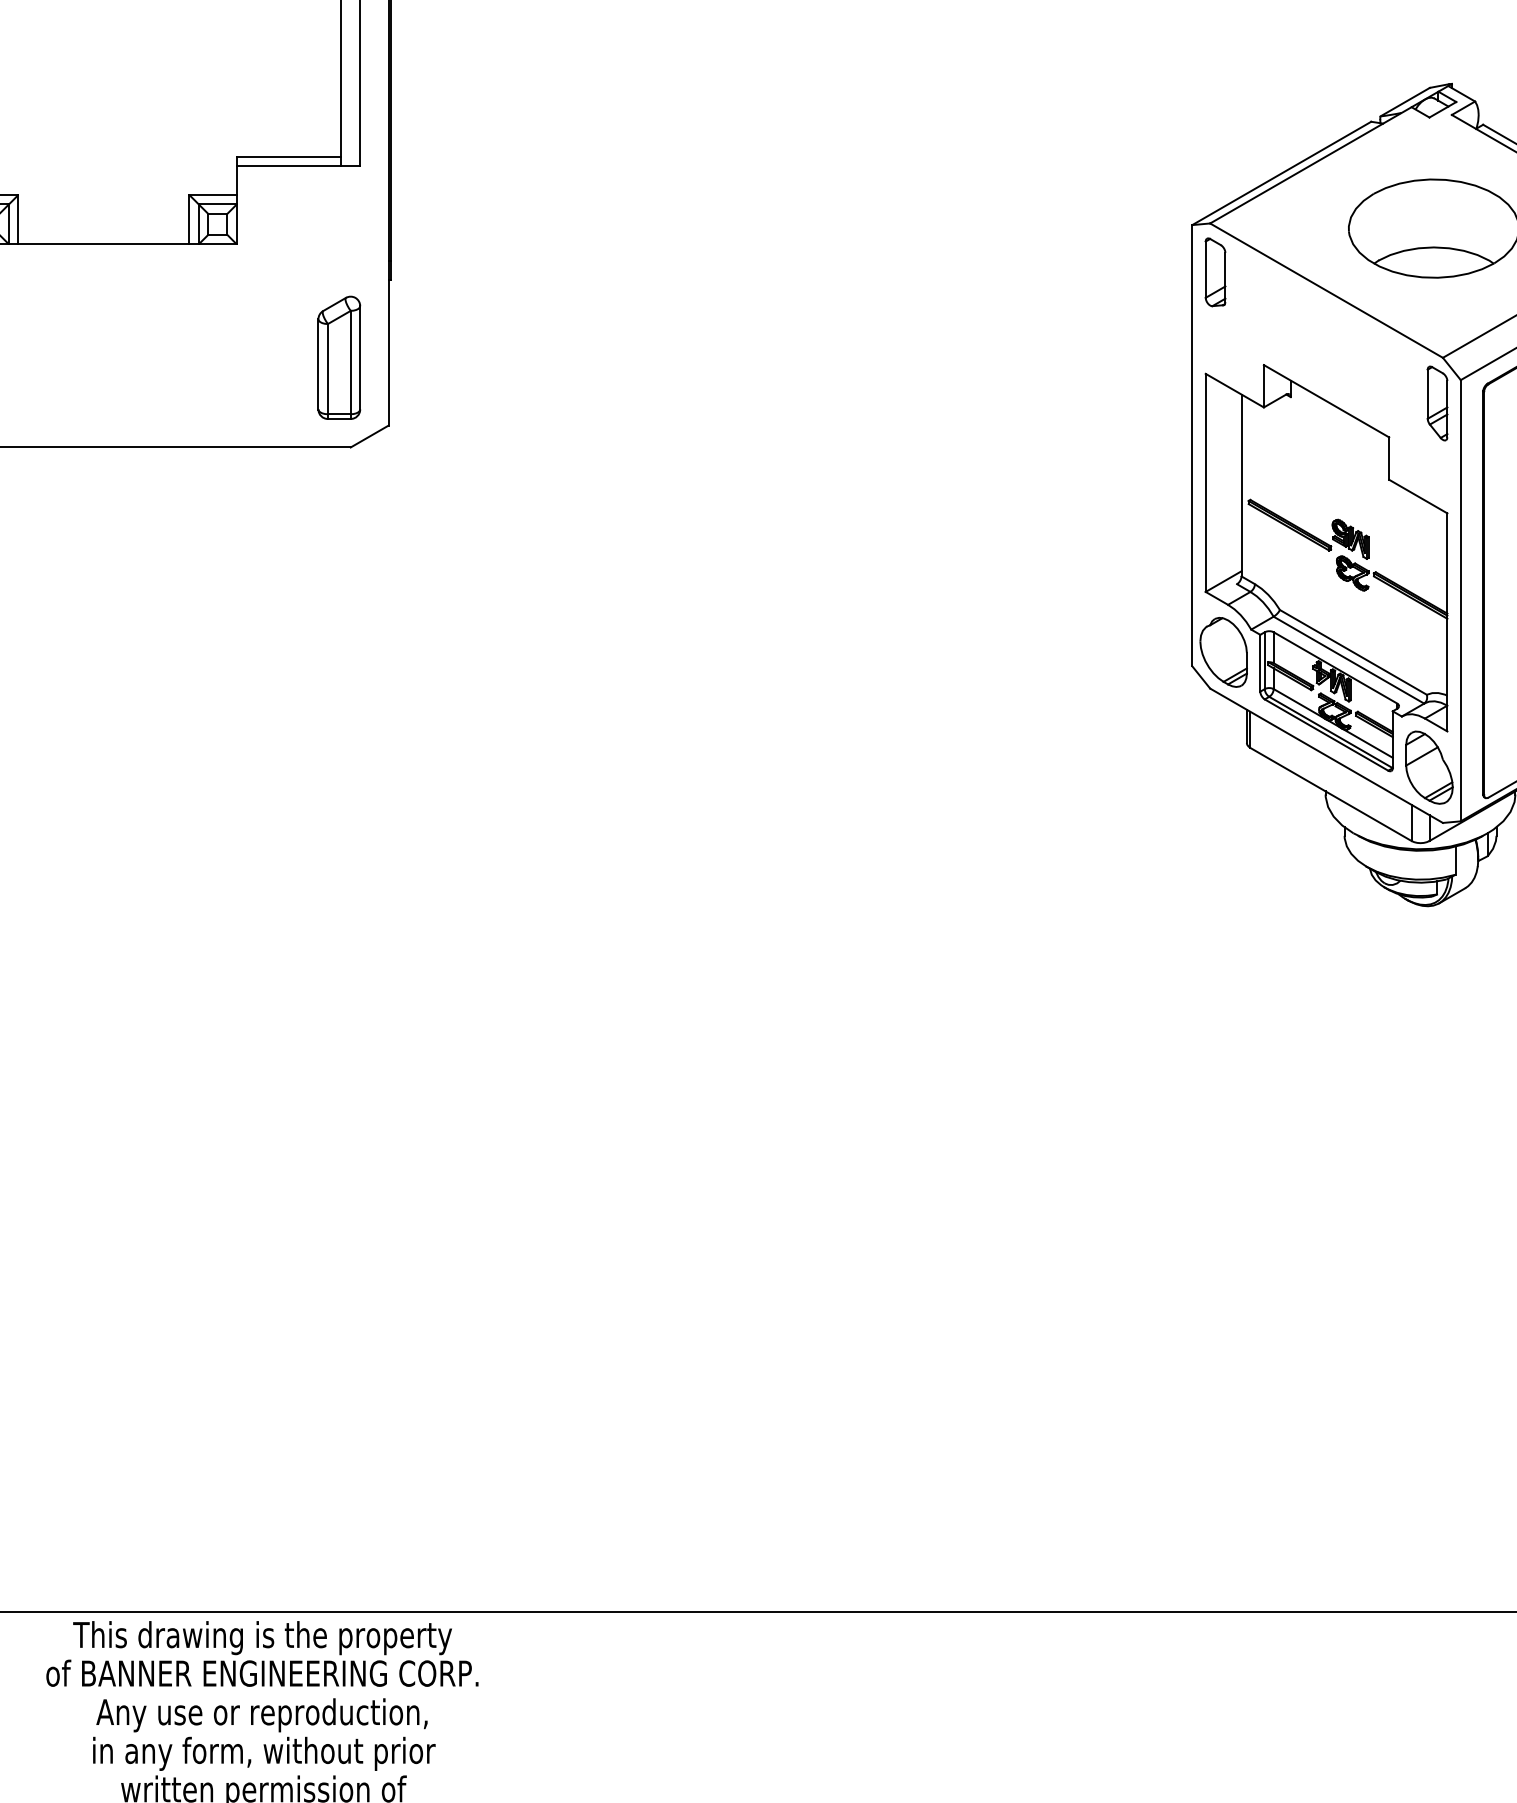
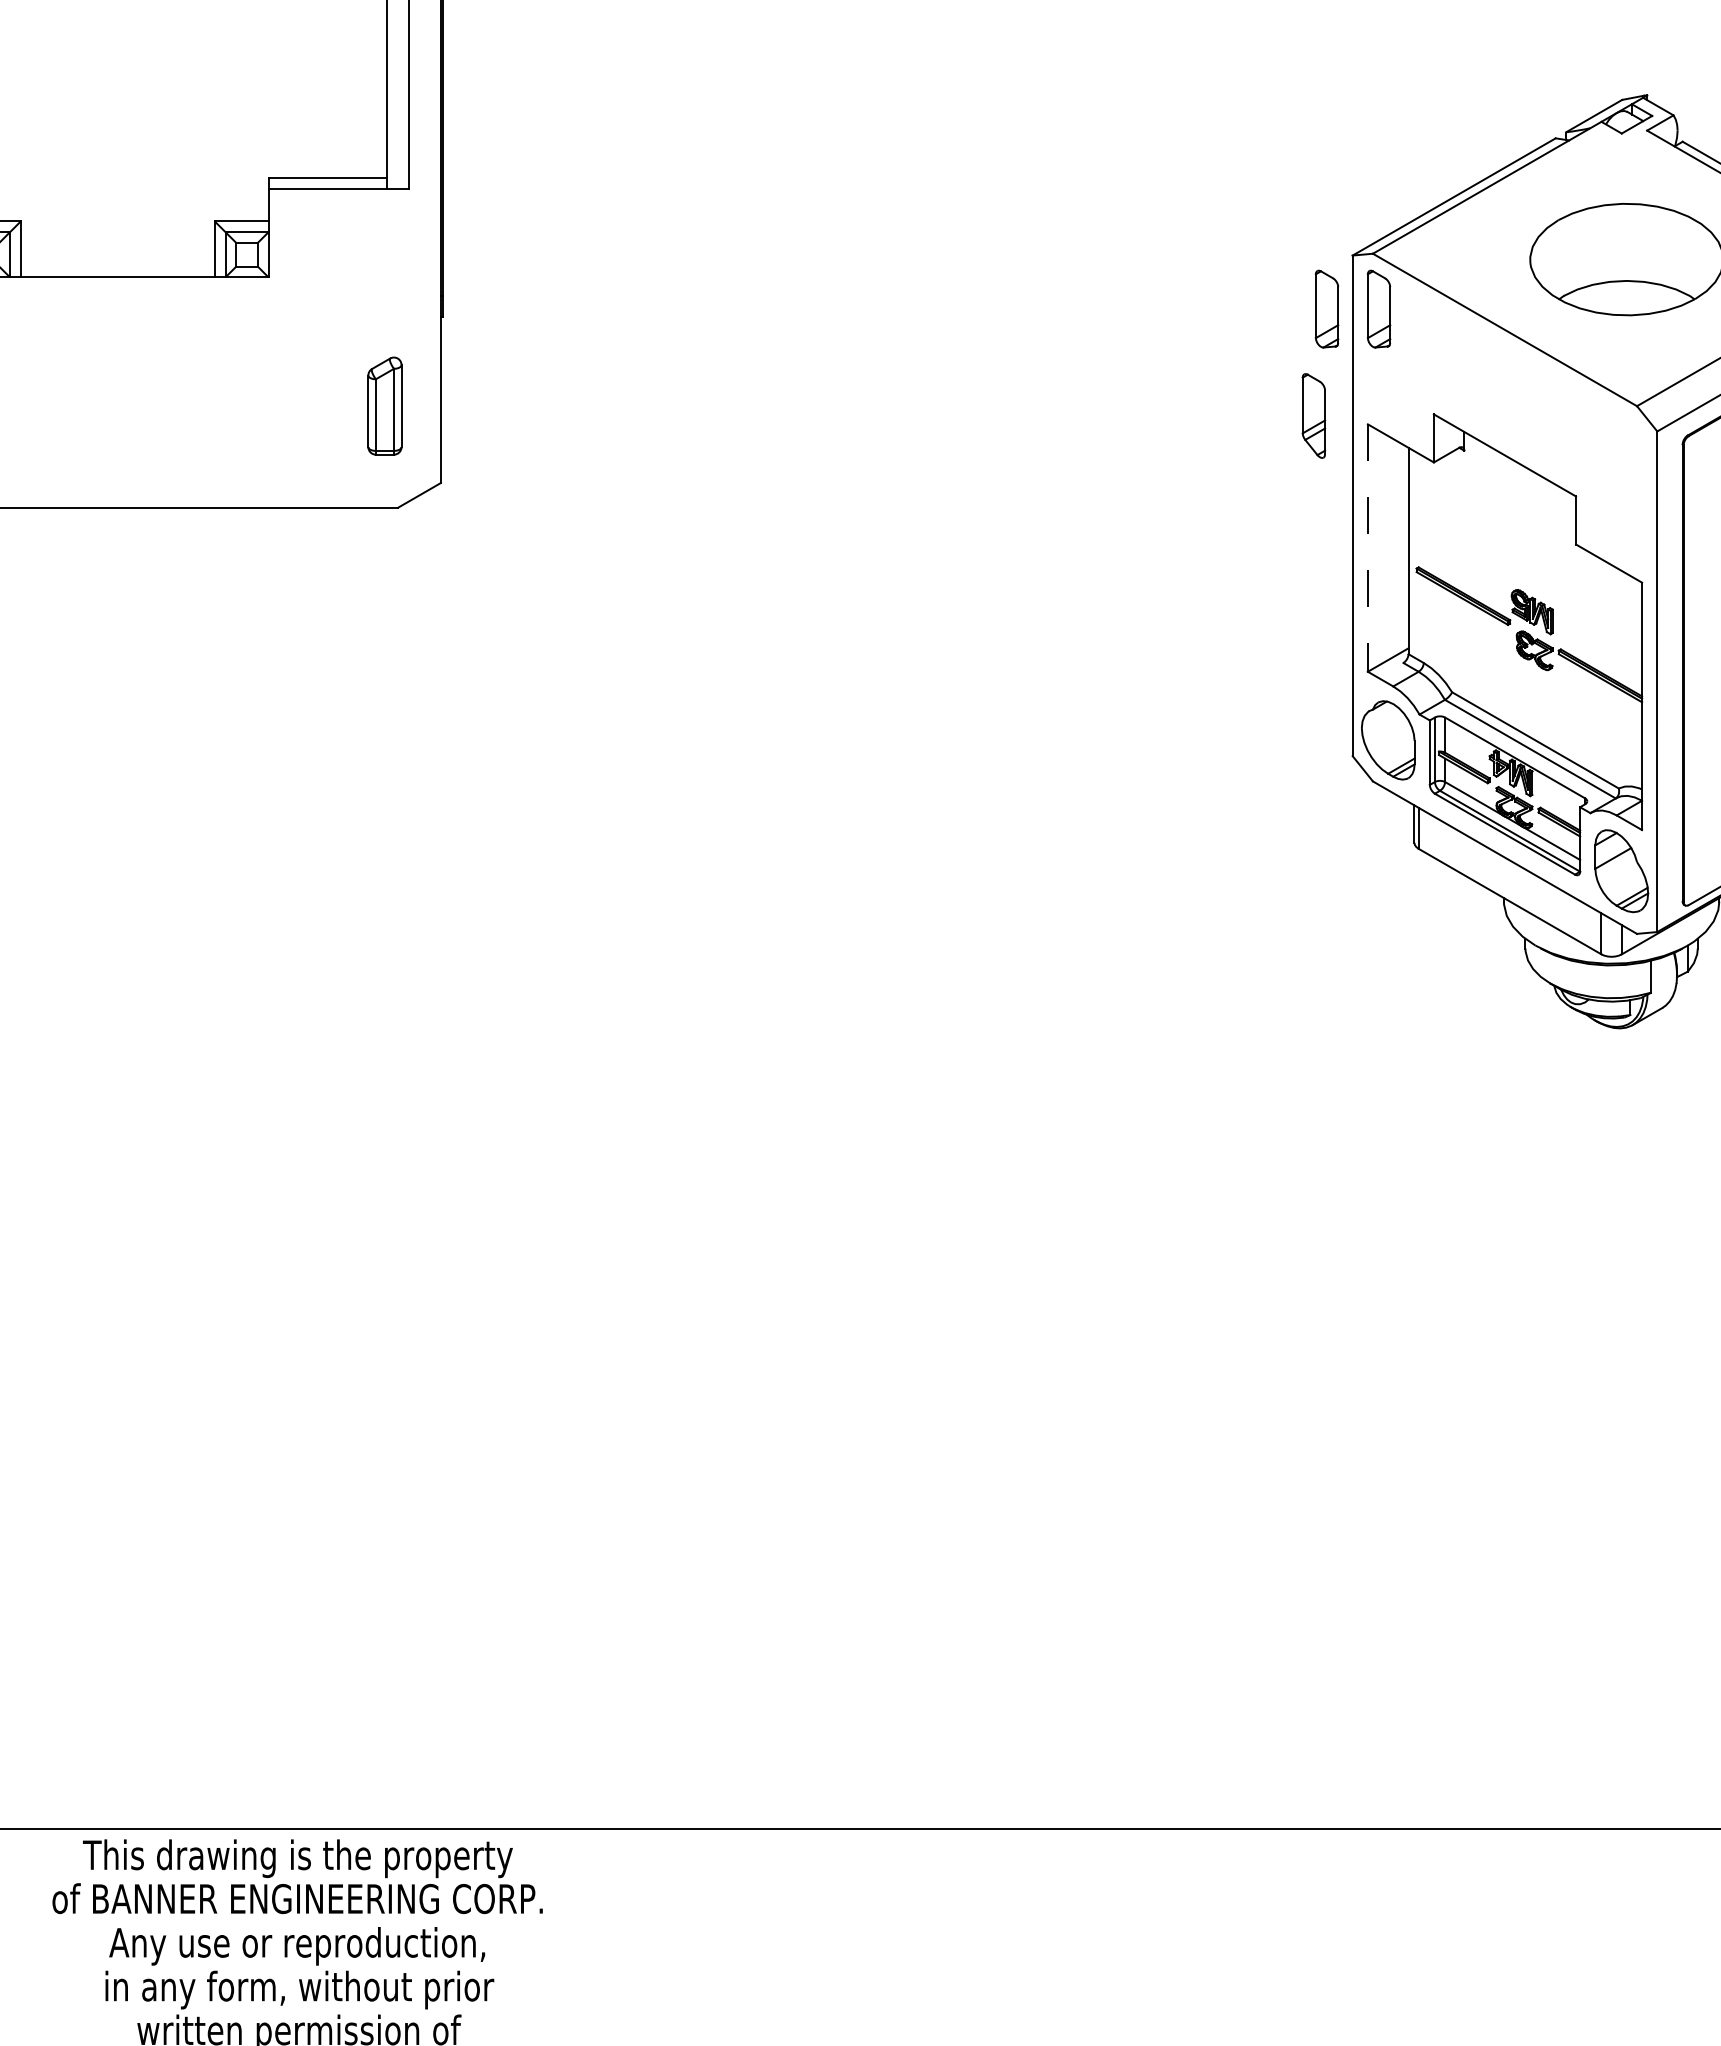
part: (1169, 271) -> (1326, 308), added
part: (338, 357) -> (384, 405), size x0.7
part: (1437, 403) -> (1313, 415), moved
line: (1205, 483) -> (1367, 548), solid -> dashed

